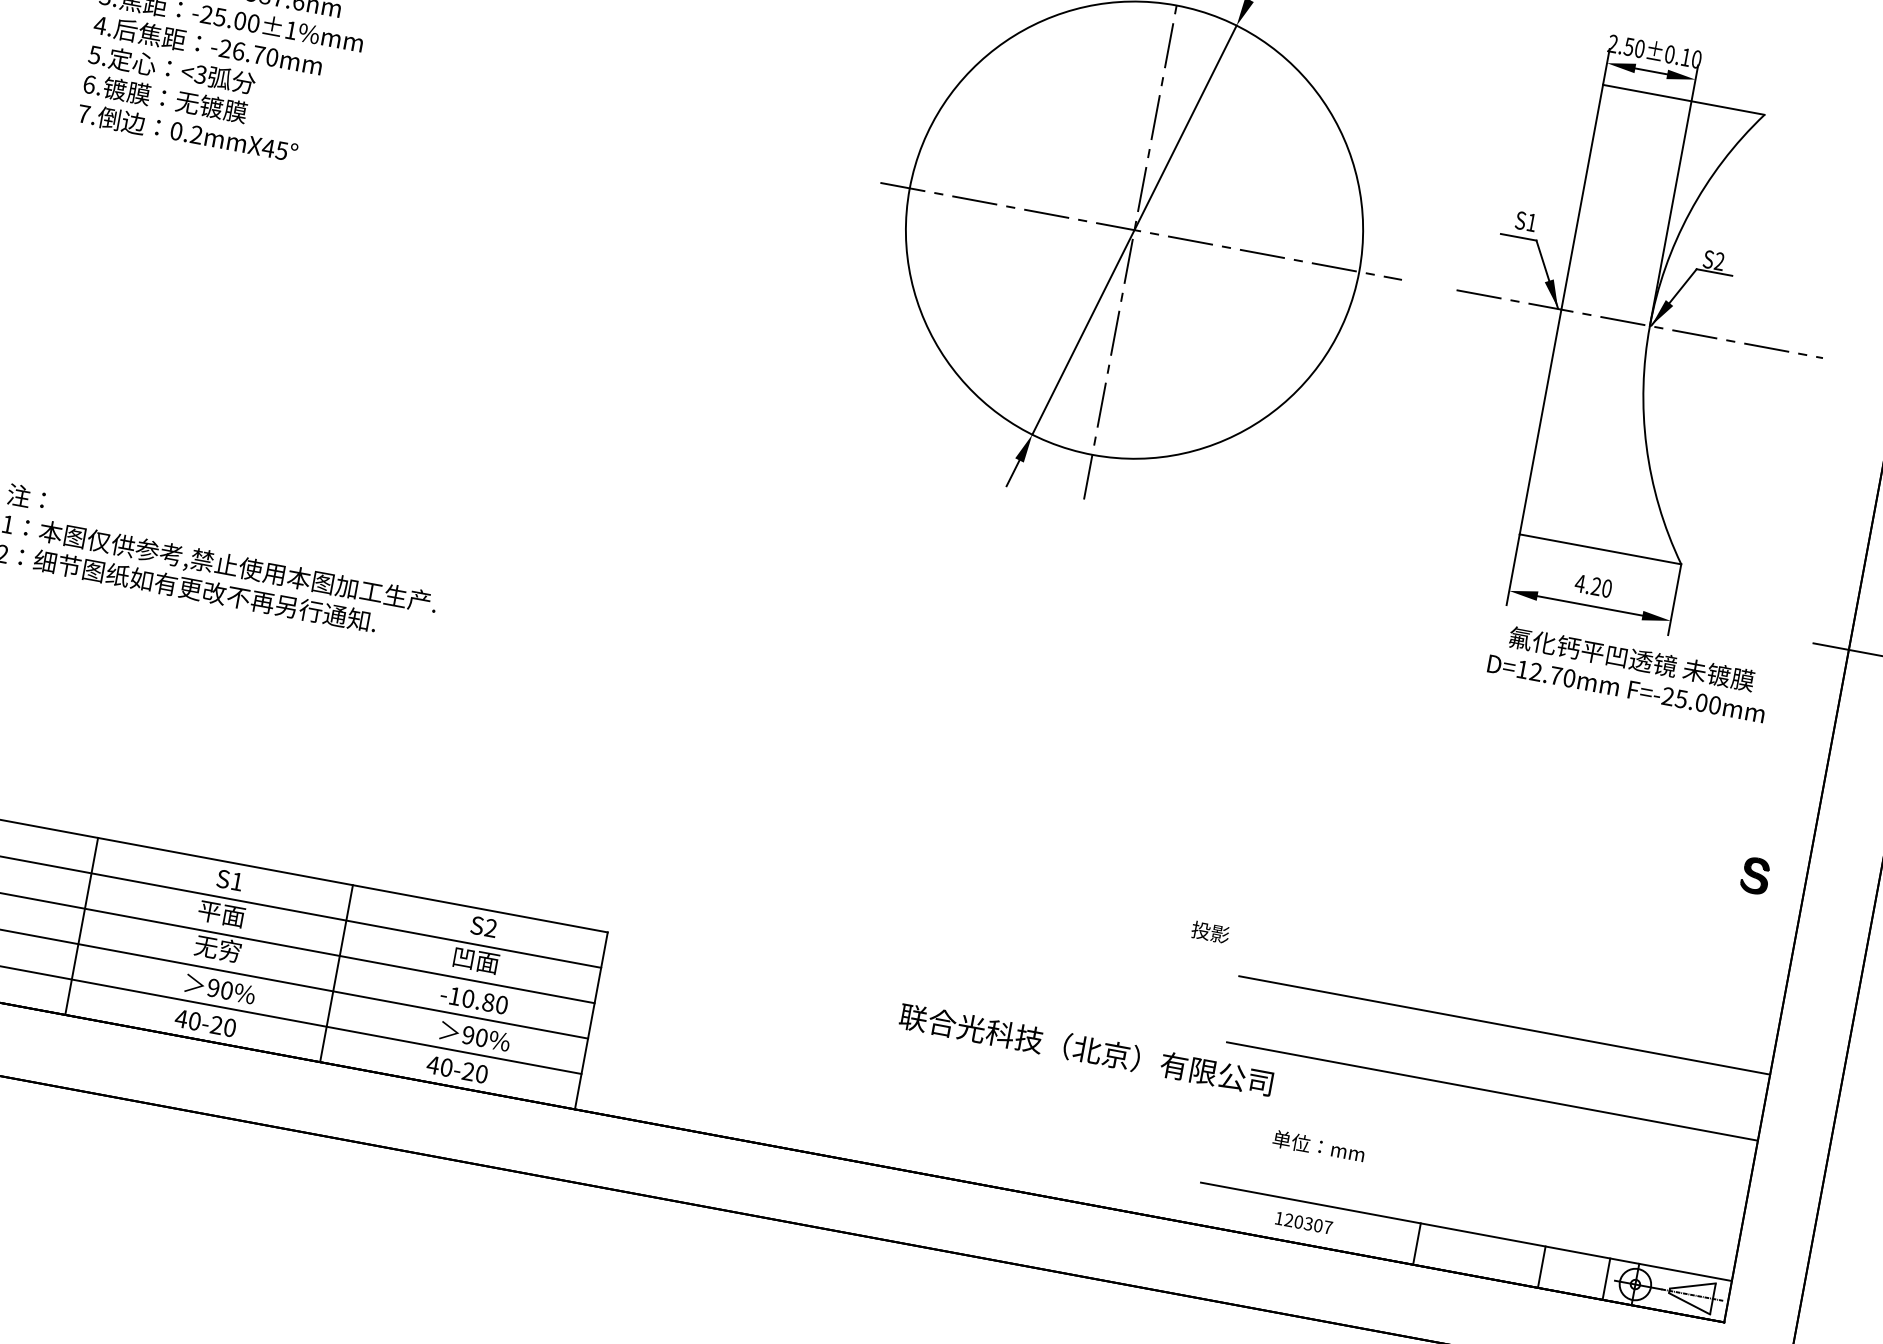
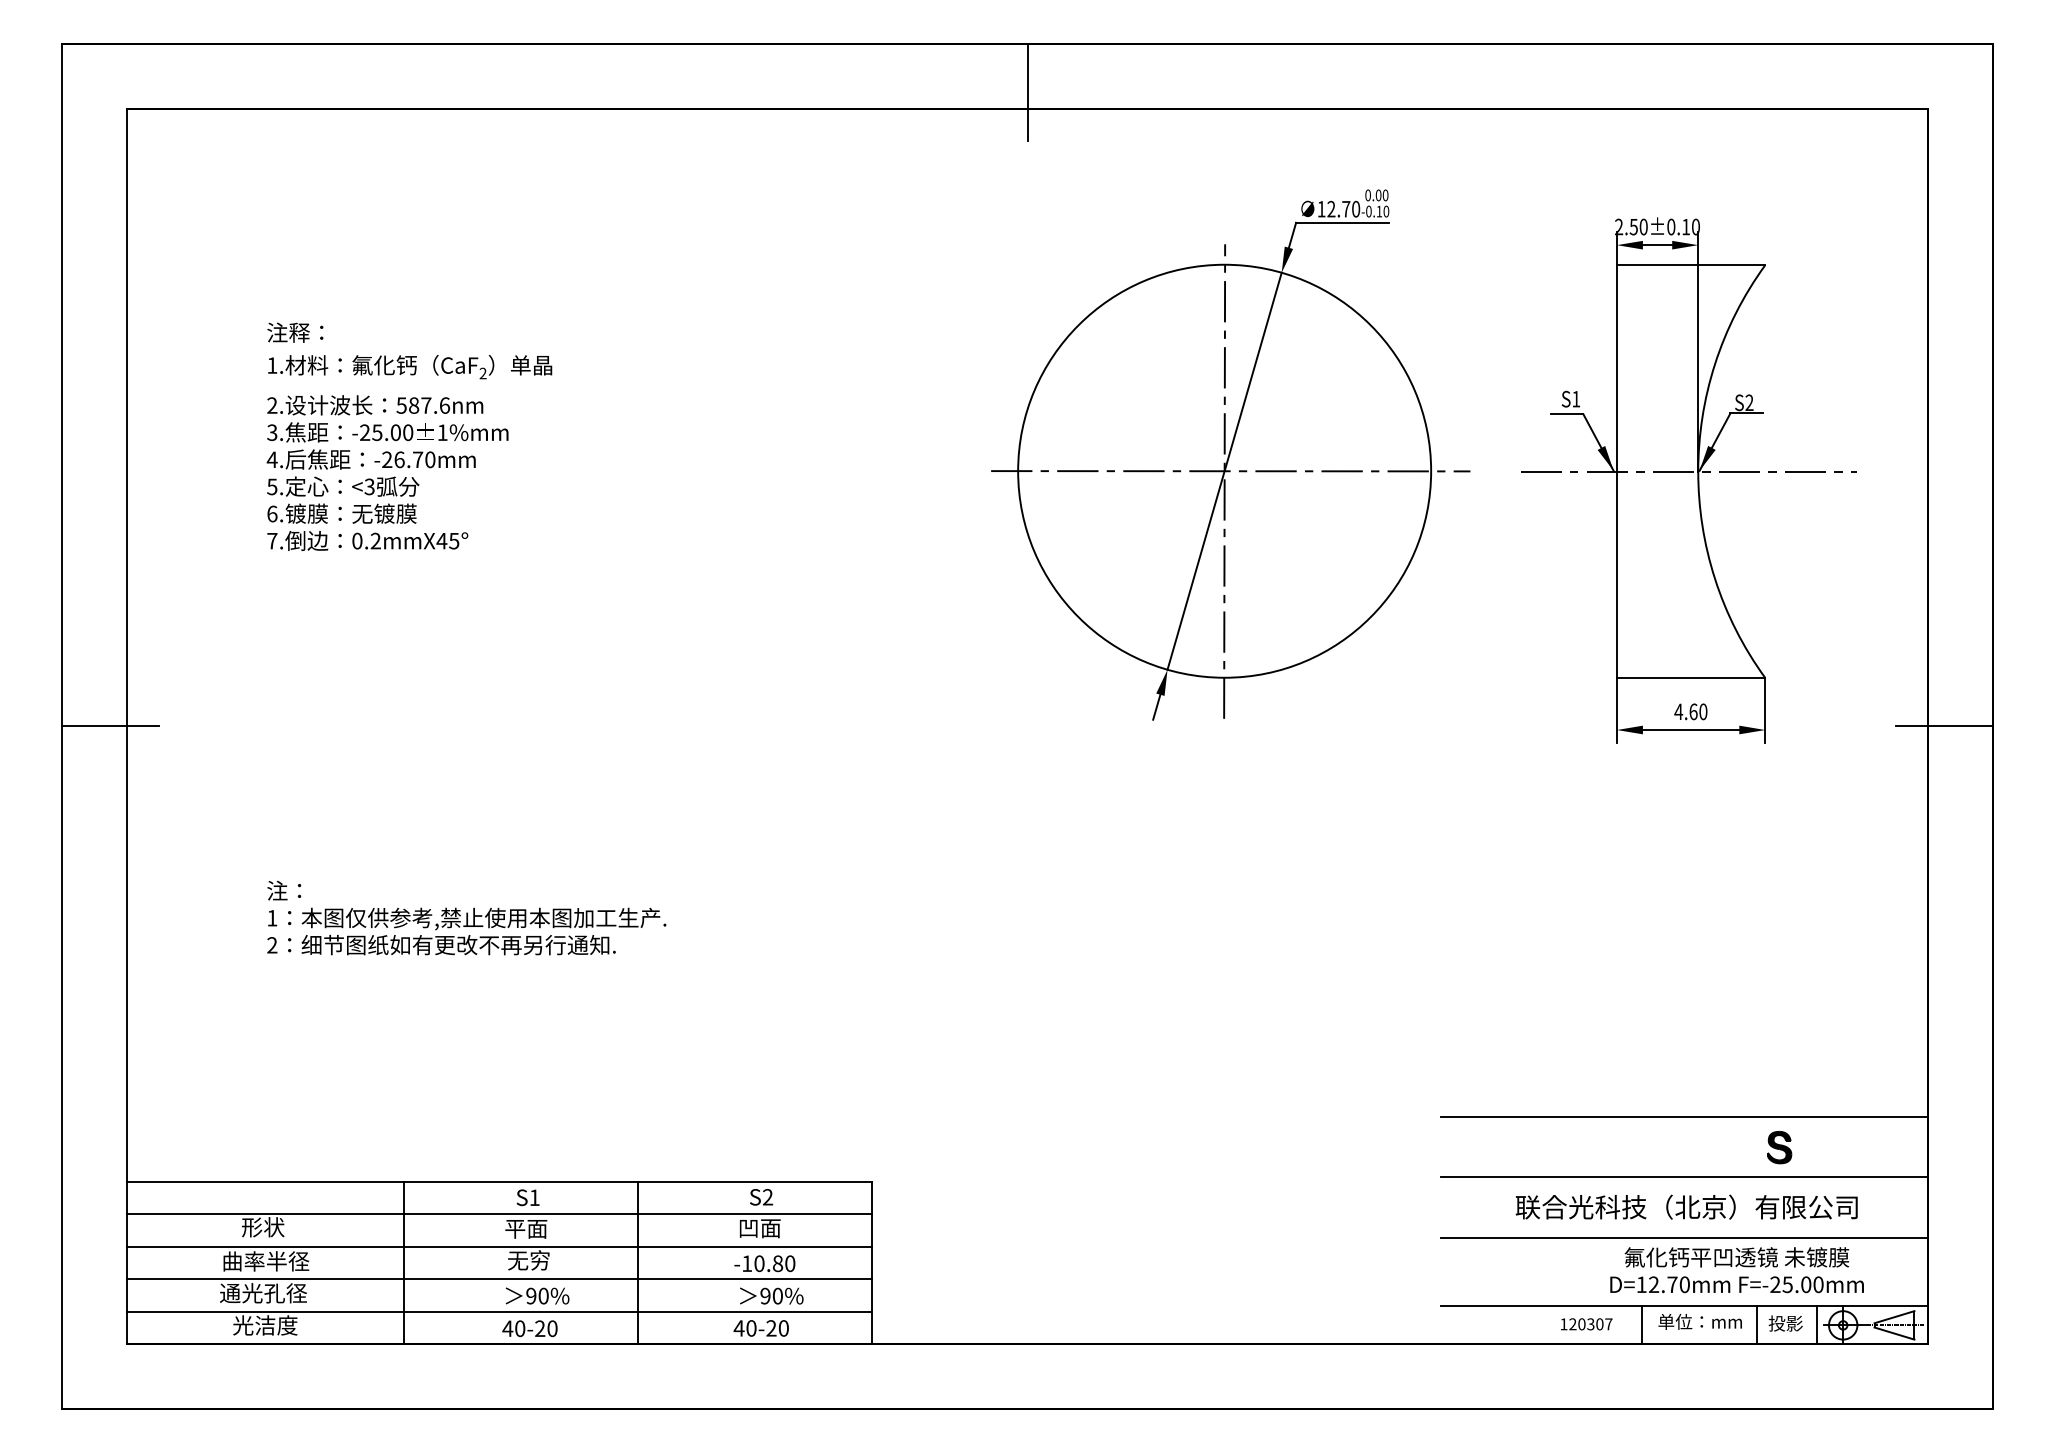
text: (1596, 586) -> (1693, 711), 4.20 -> 4.60
text: (1628, 673) -> (1736, 1270), moved
part: (1755, 875) -> (1779, 1147), moved
text: (1210, 932) -> (1785, 1323), moved
text: (1086, 1048) -> (1686, 1206), moved
text: (1318, 1145) -> (1699, 1321), moved
line: (1480, 1157) -> (1684, 1238), added
text: (1303, 1223) -> (1586, 1324), moved

